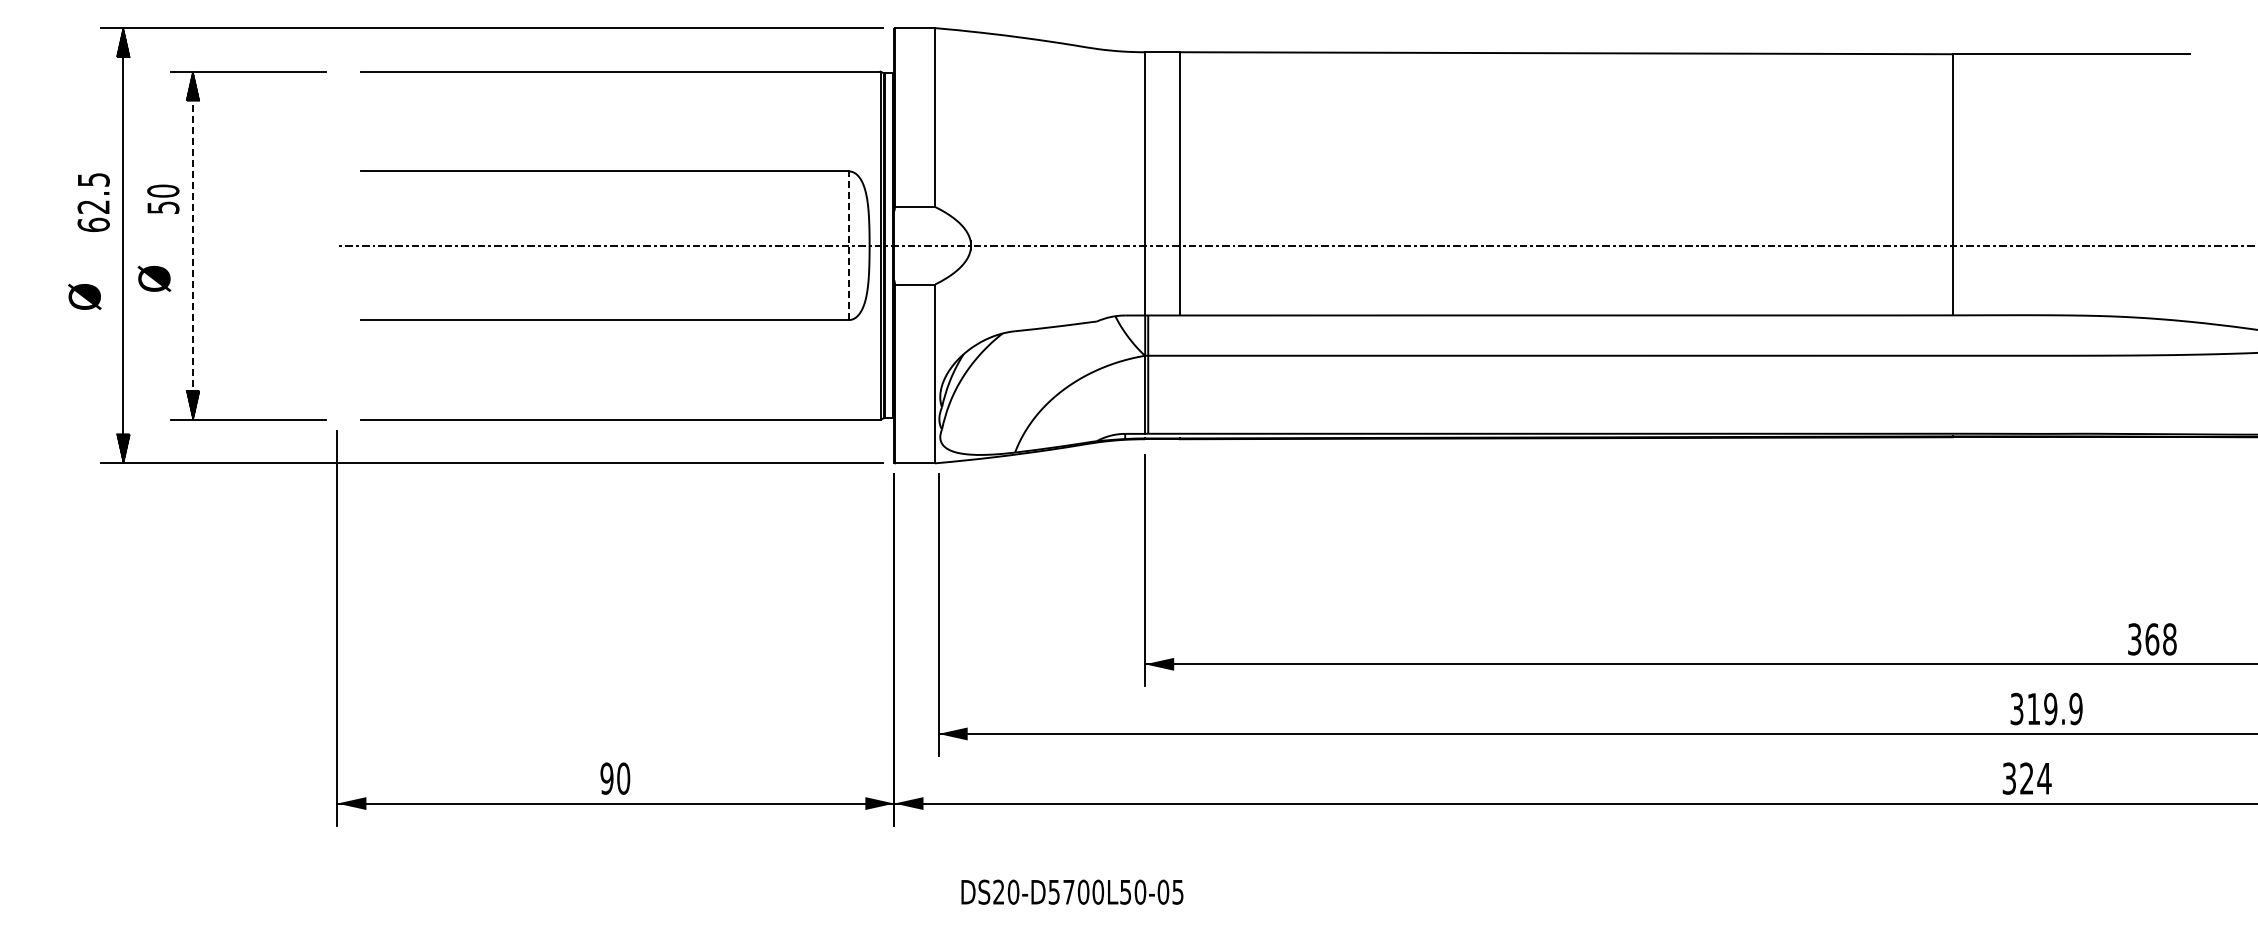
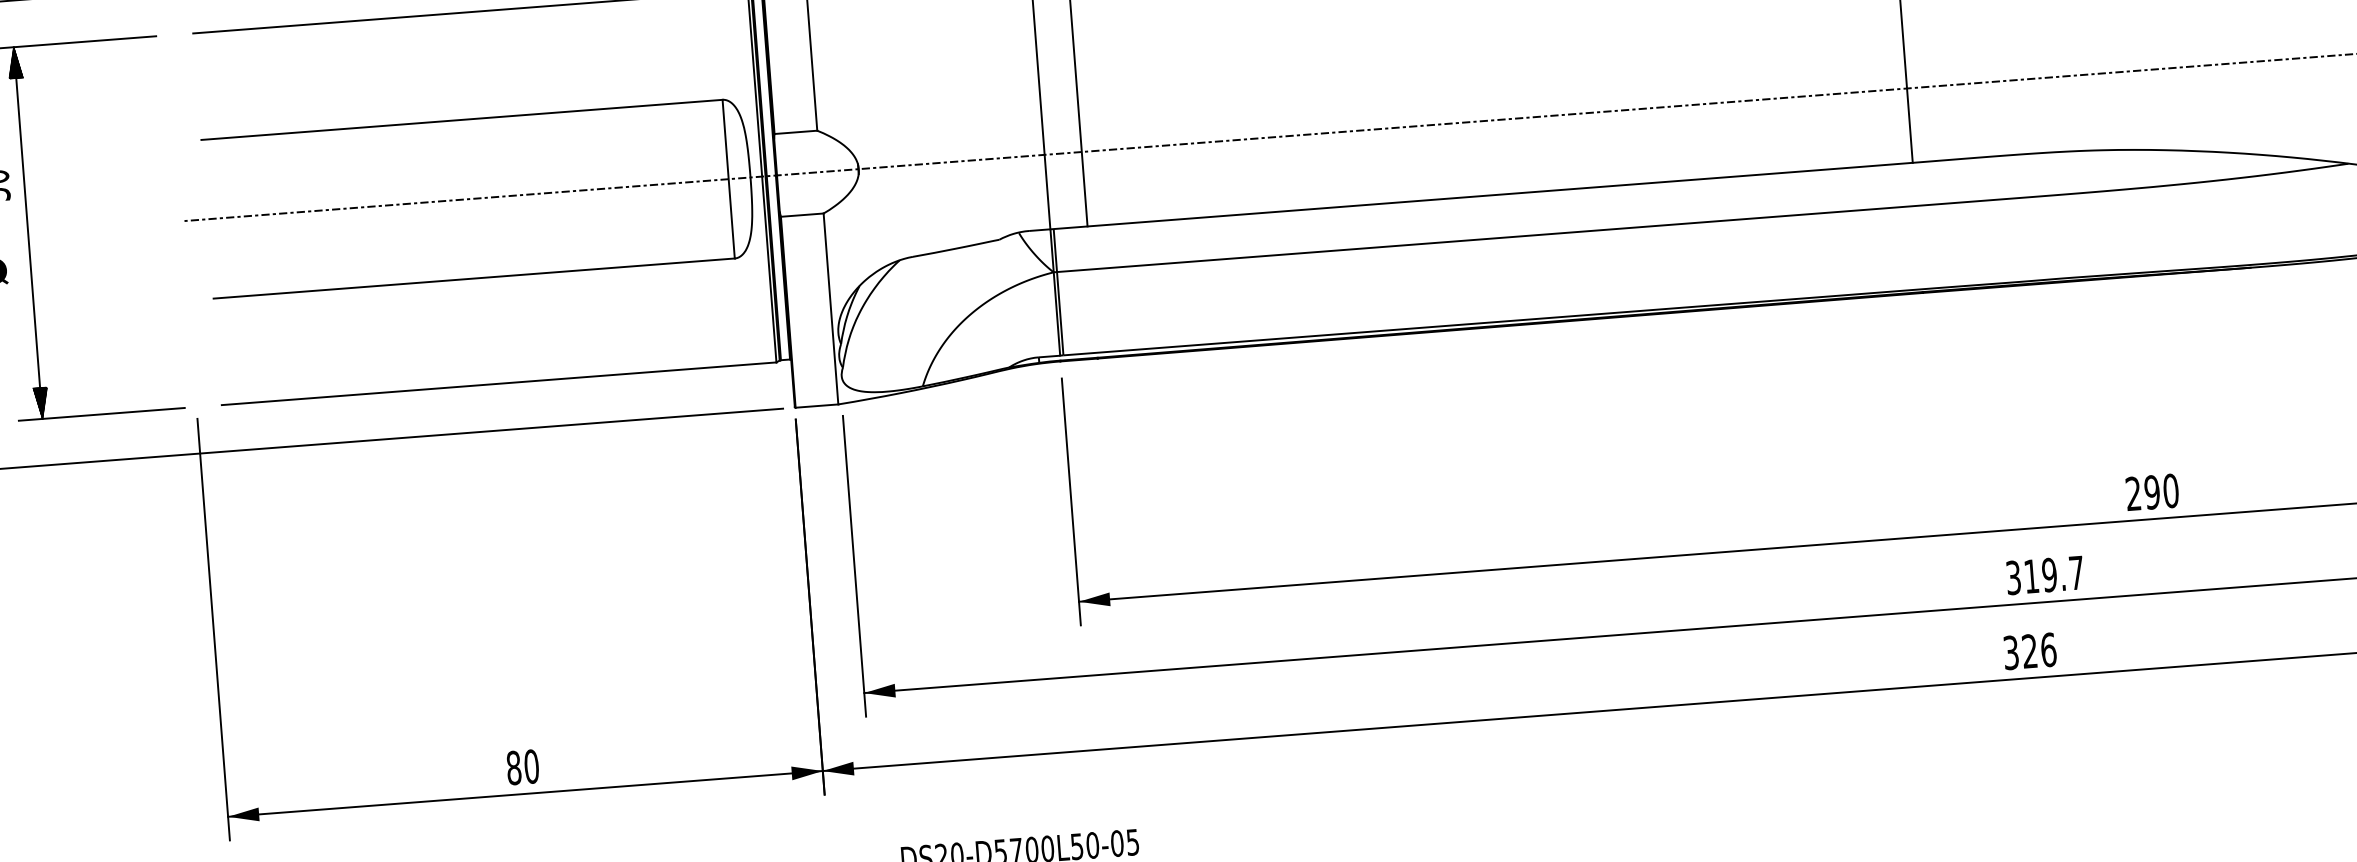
line: (849, 245) -> (729, 178), dashed -> solid
line: (193, 246) -> (28, 233), dashed -> solid
text: (2152, 639) -> (2152, 492), 368 -> 290
text: (2075, 708) -> (2075, 572), 319.9 -> 319.7
text: (606, 778) -> (513, 767), 90 -> 80
text: (2044, 778) -> (2048, 649), 324 -> 326

